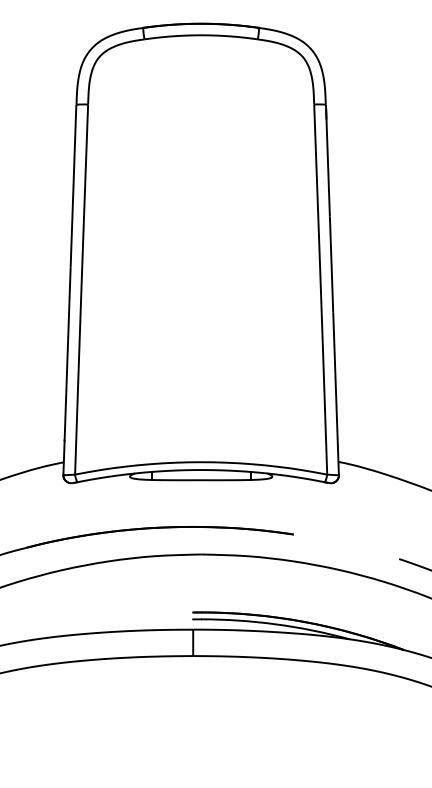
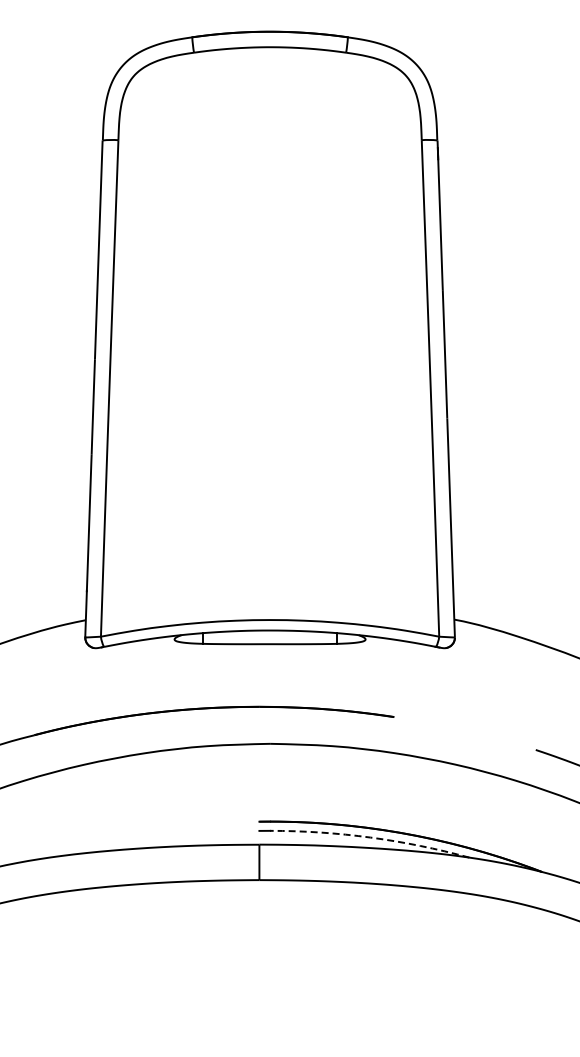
arc: (275, 624) -> (370, 837), solid -> dashed

